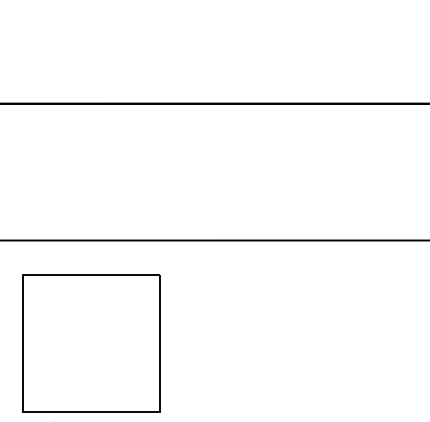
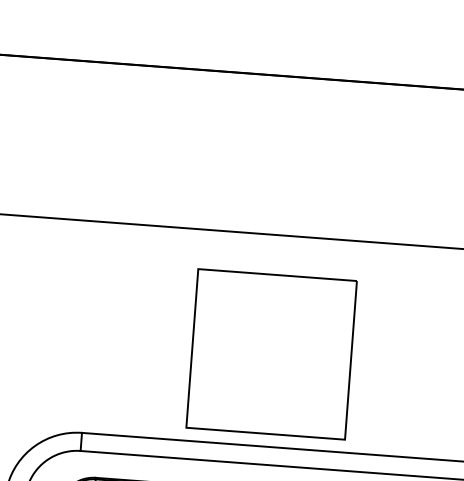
part: (91, 343) -> (271, 354), moved

